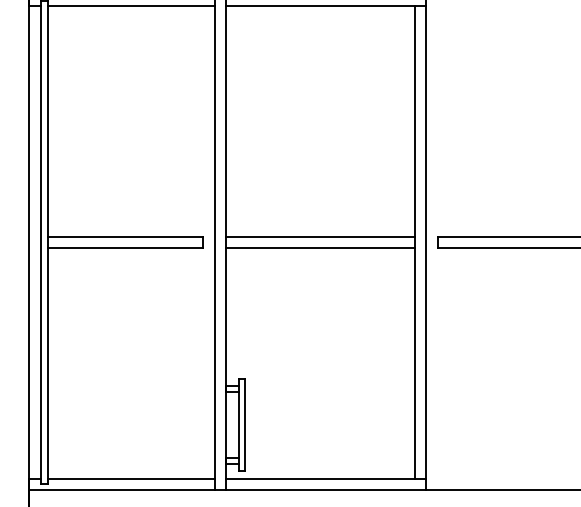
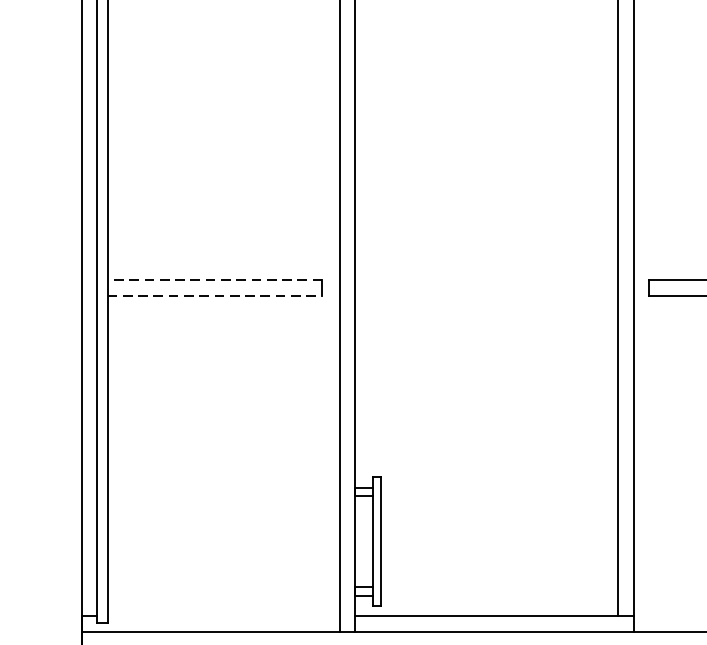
line: (124, 236) -> (213, 279), solid -> dashed
line: (320, 236) -> (486, 279), removed
line: (125, 248) -> (215, 296), solid -> dashed
line: (320, 248) -> (486, 296), removed
line: (131, 478) -> (223, 616), removed

